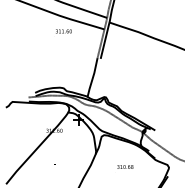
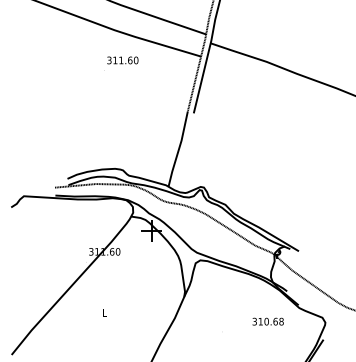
text: (125, 166) -> (268, 320), moved

